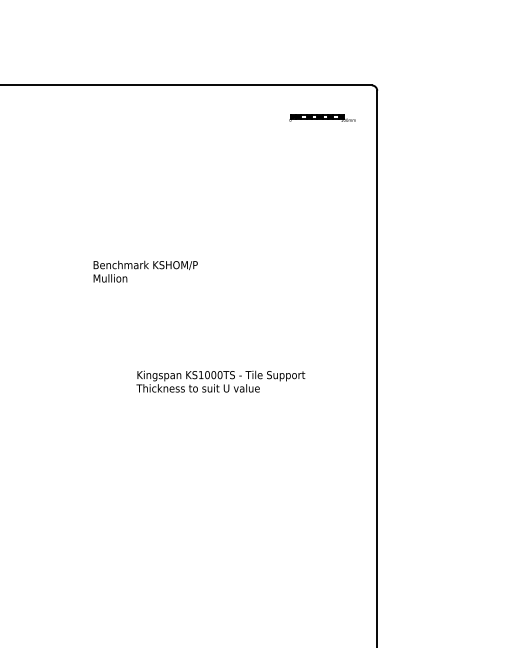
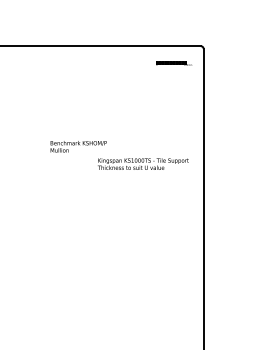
text: (221, 380) -> (143, 163), moved

